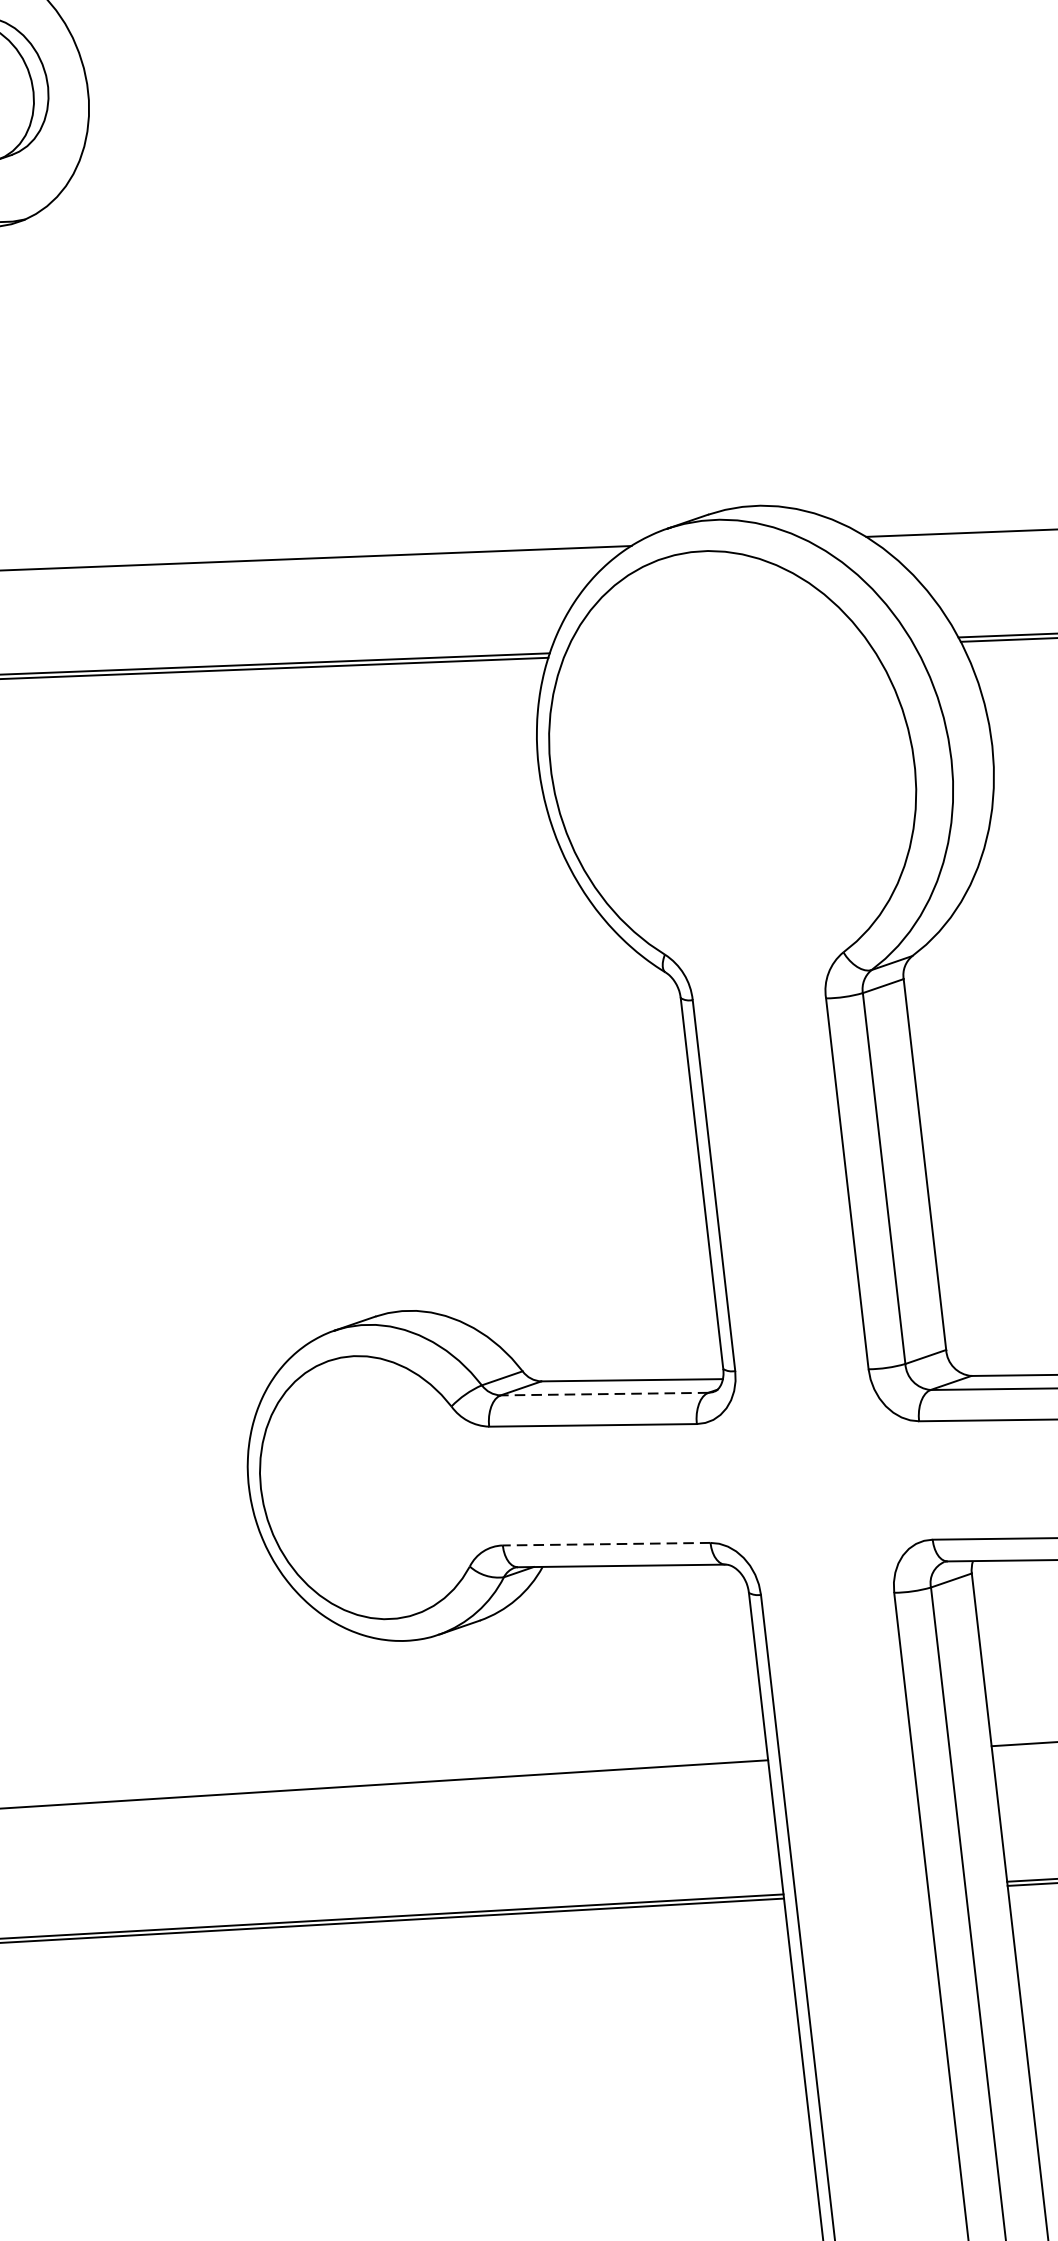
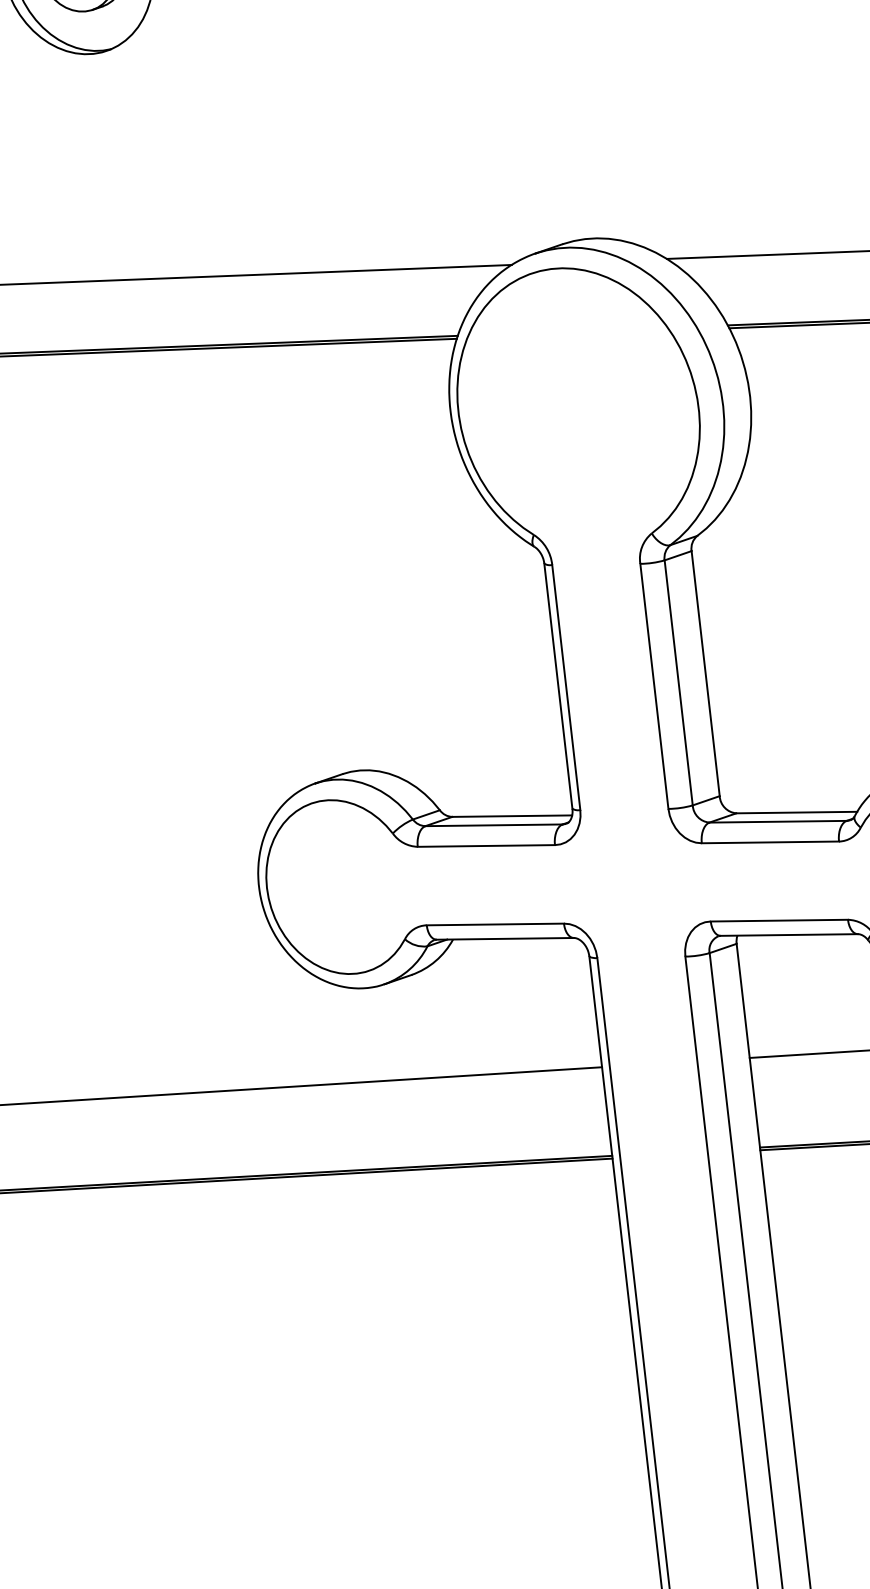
line: (603, 1394) -> (493, 825), dashed -> solid
line: (606, 1544) -> (495, 924), dashed -> solid

